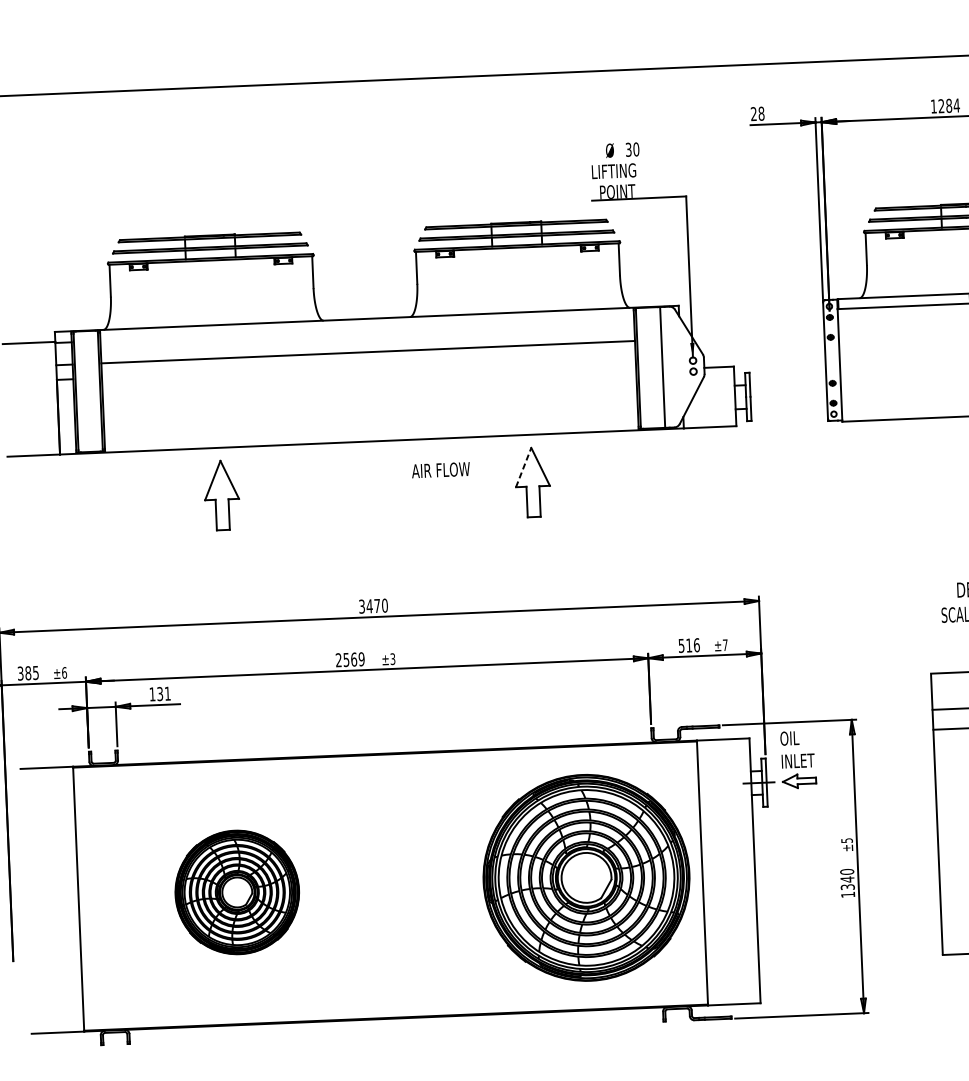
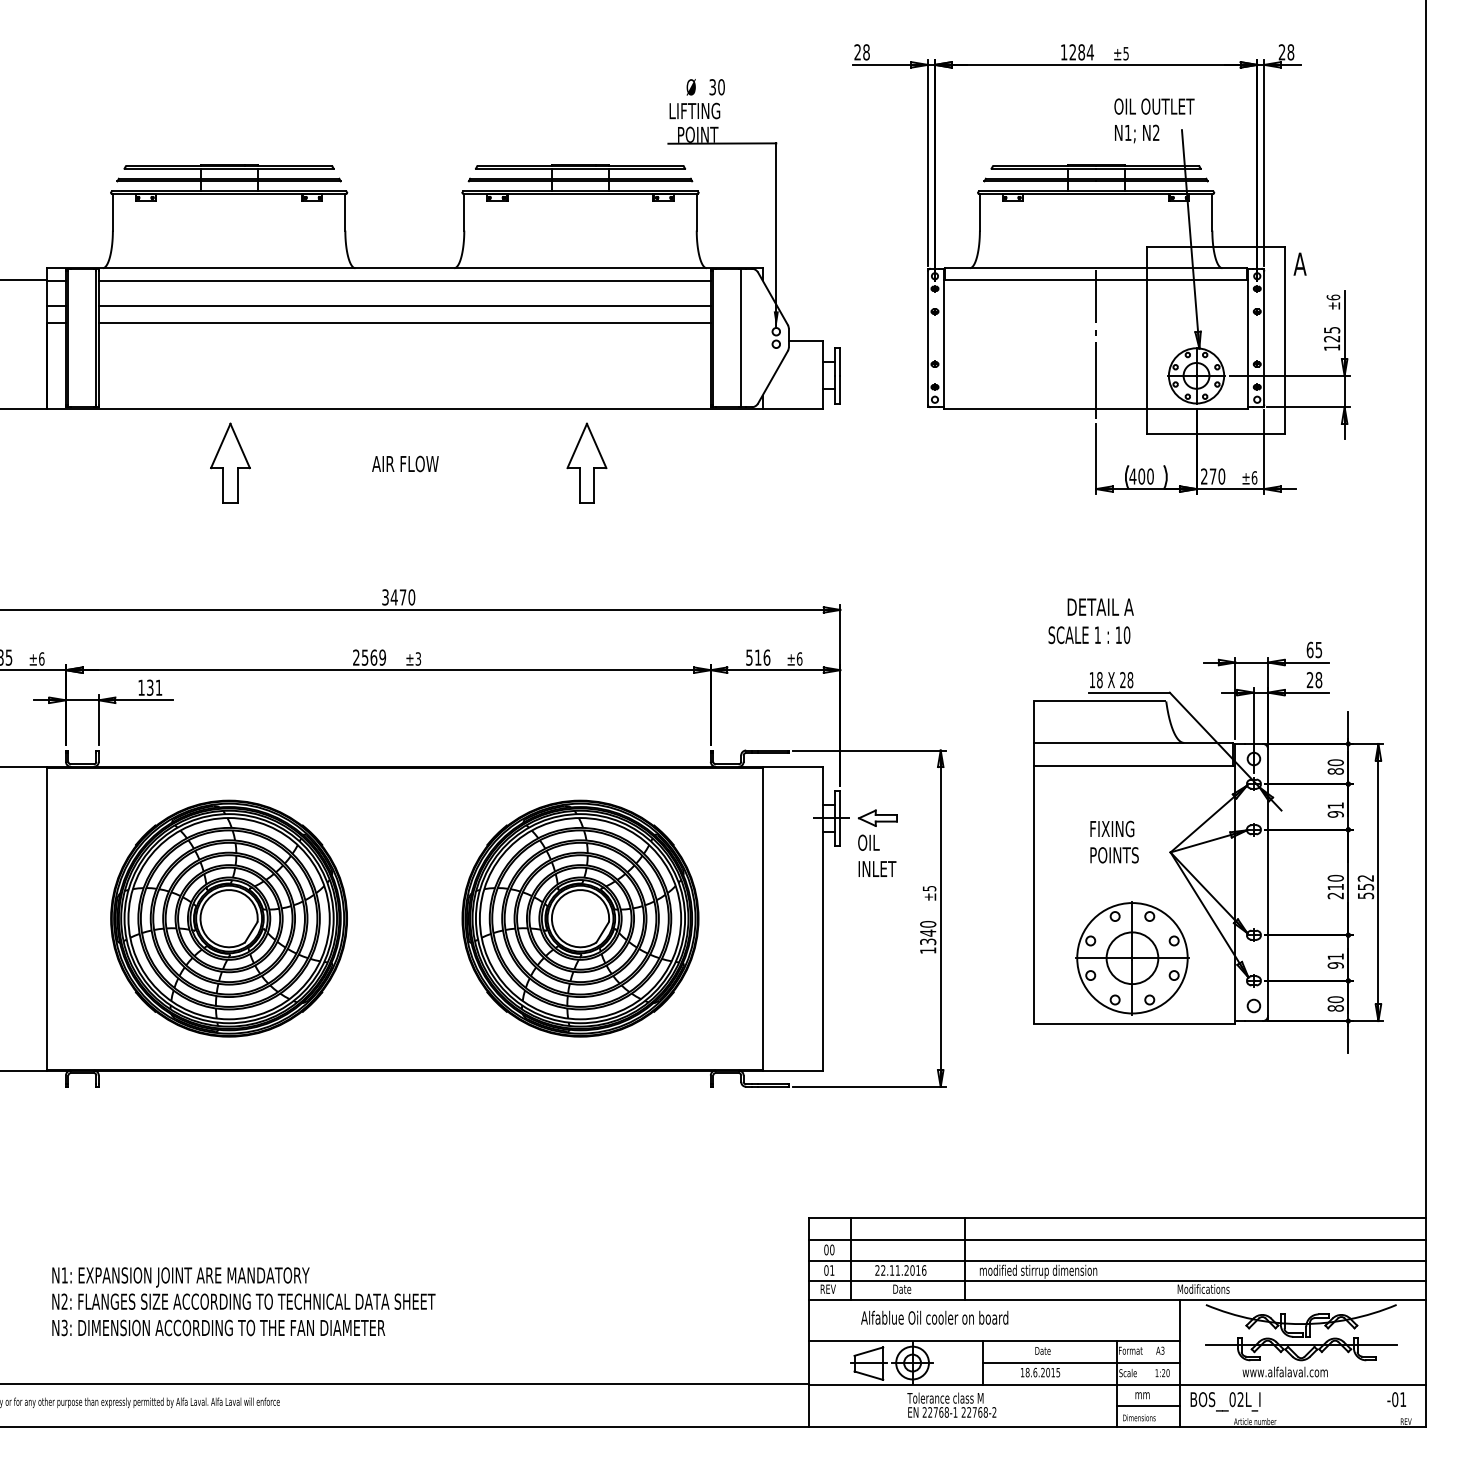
line: (366, 329) -> (404, 280), added
line: (368, 367) -> (404, 323), added
line: (523, 467) -> (577, 445), dashed -> solid
text: (440, 469) -> (405, 463), moved
text: (725, 644) -> (799, 658), ±7 -> ±6
text: (797, 749) -> (877, 855), moved
part: (586, 877) -> (580, 918), moved
part: (236, 892) -> (228, 918), size x1.67

